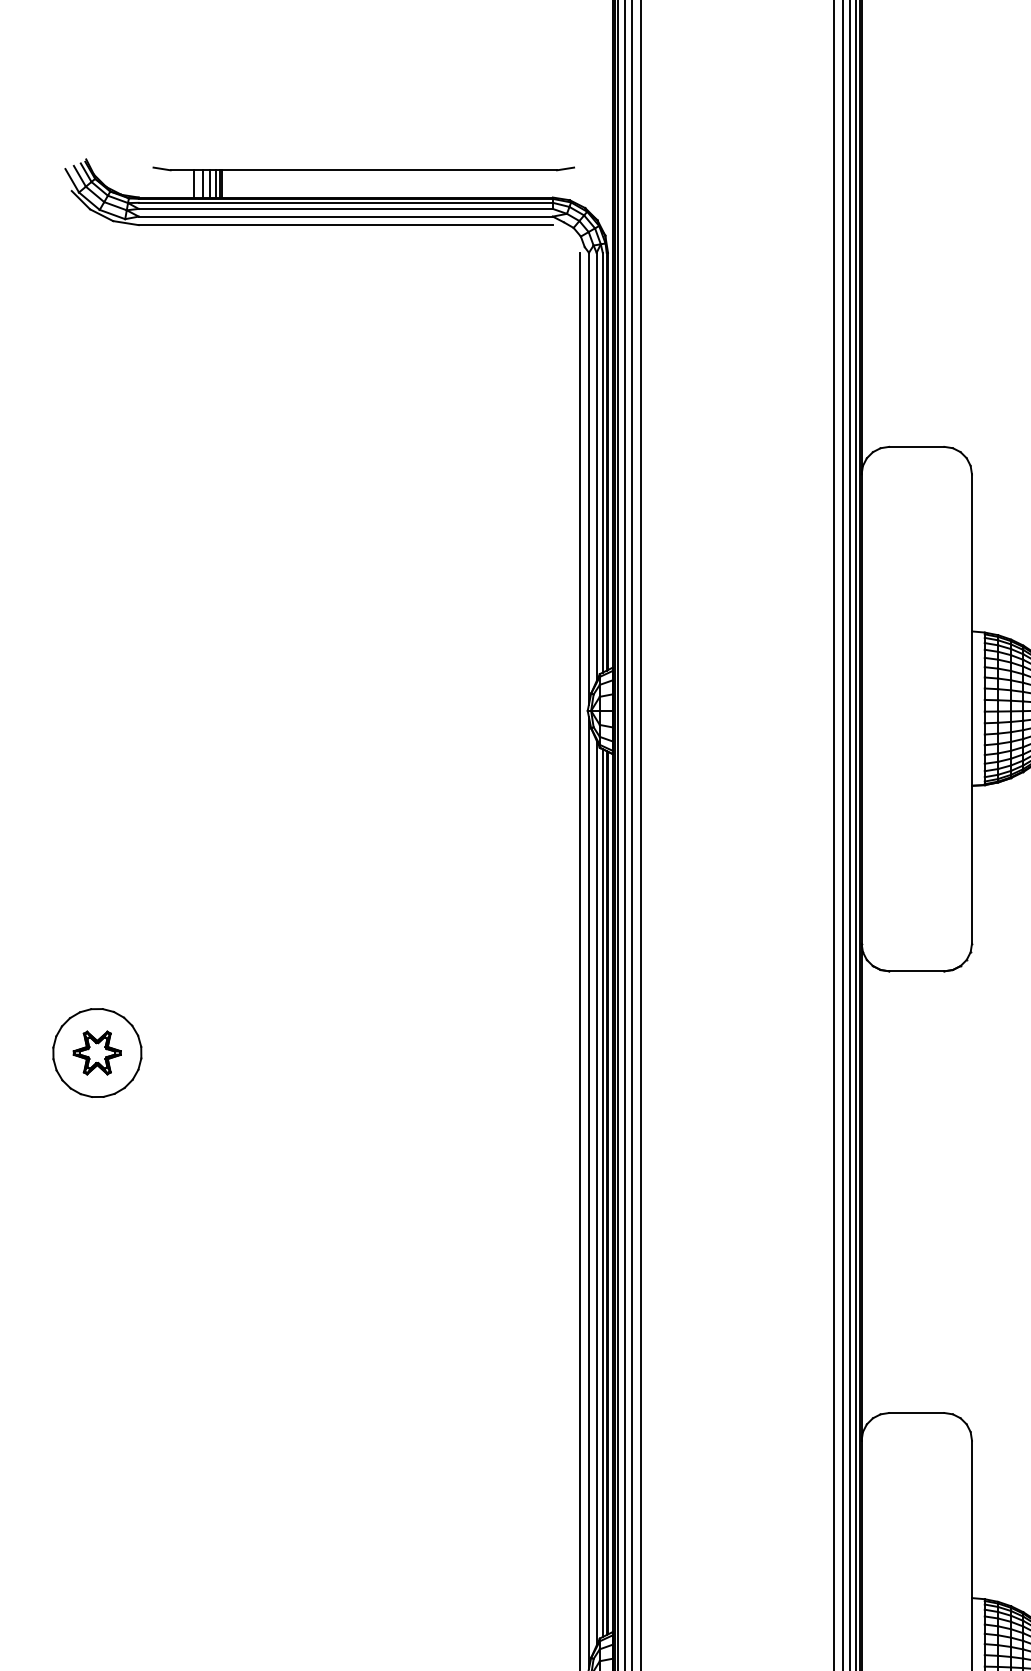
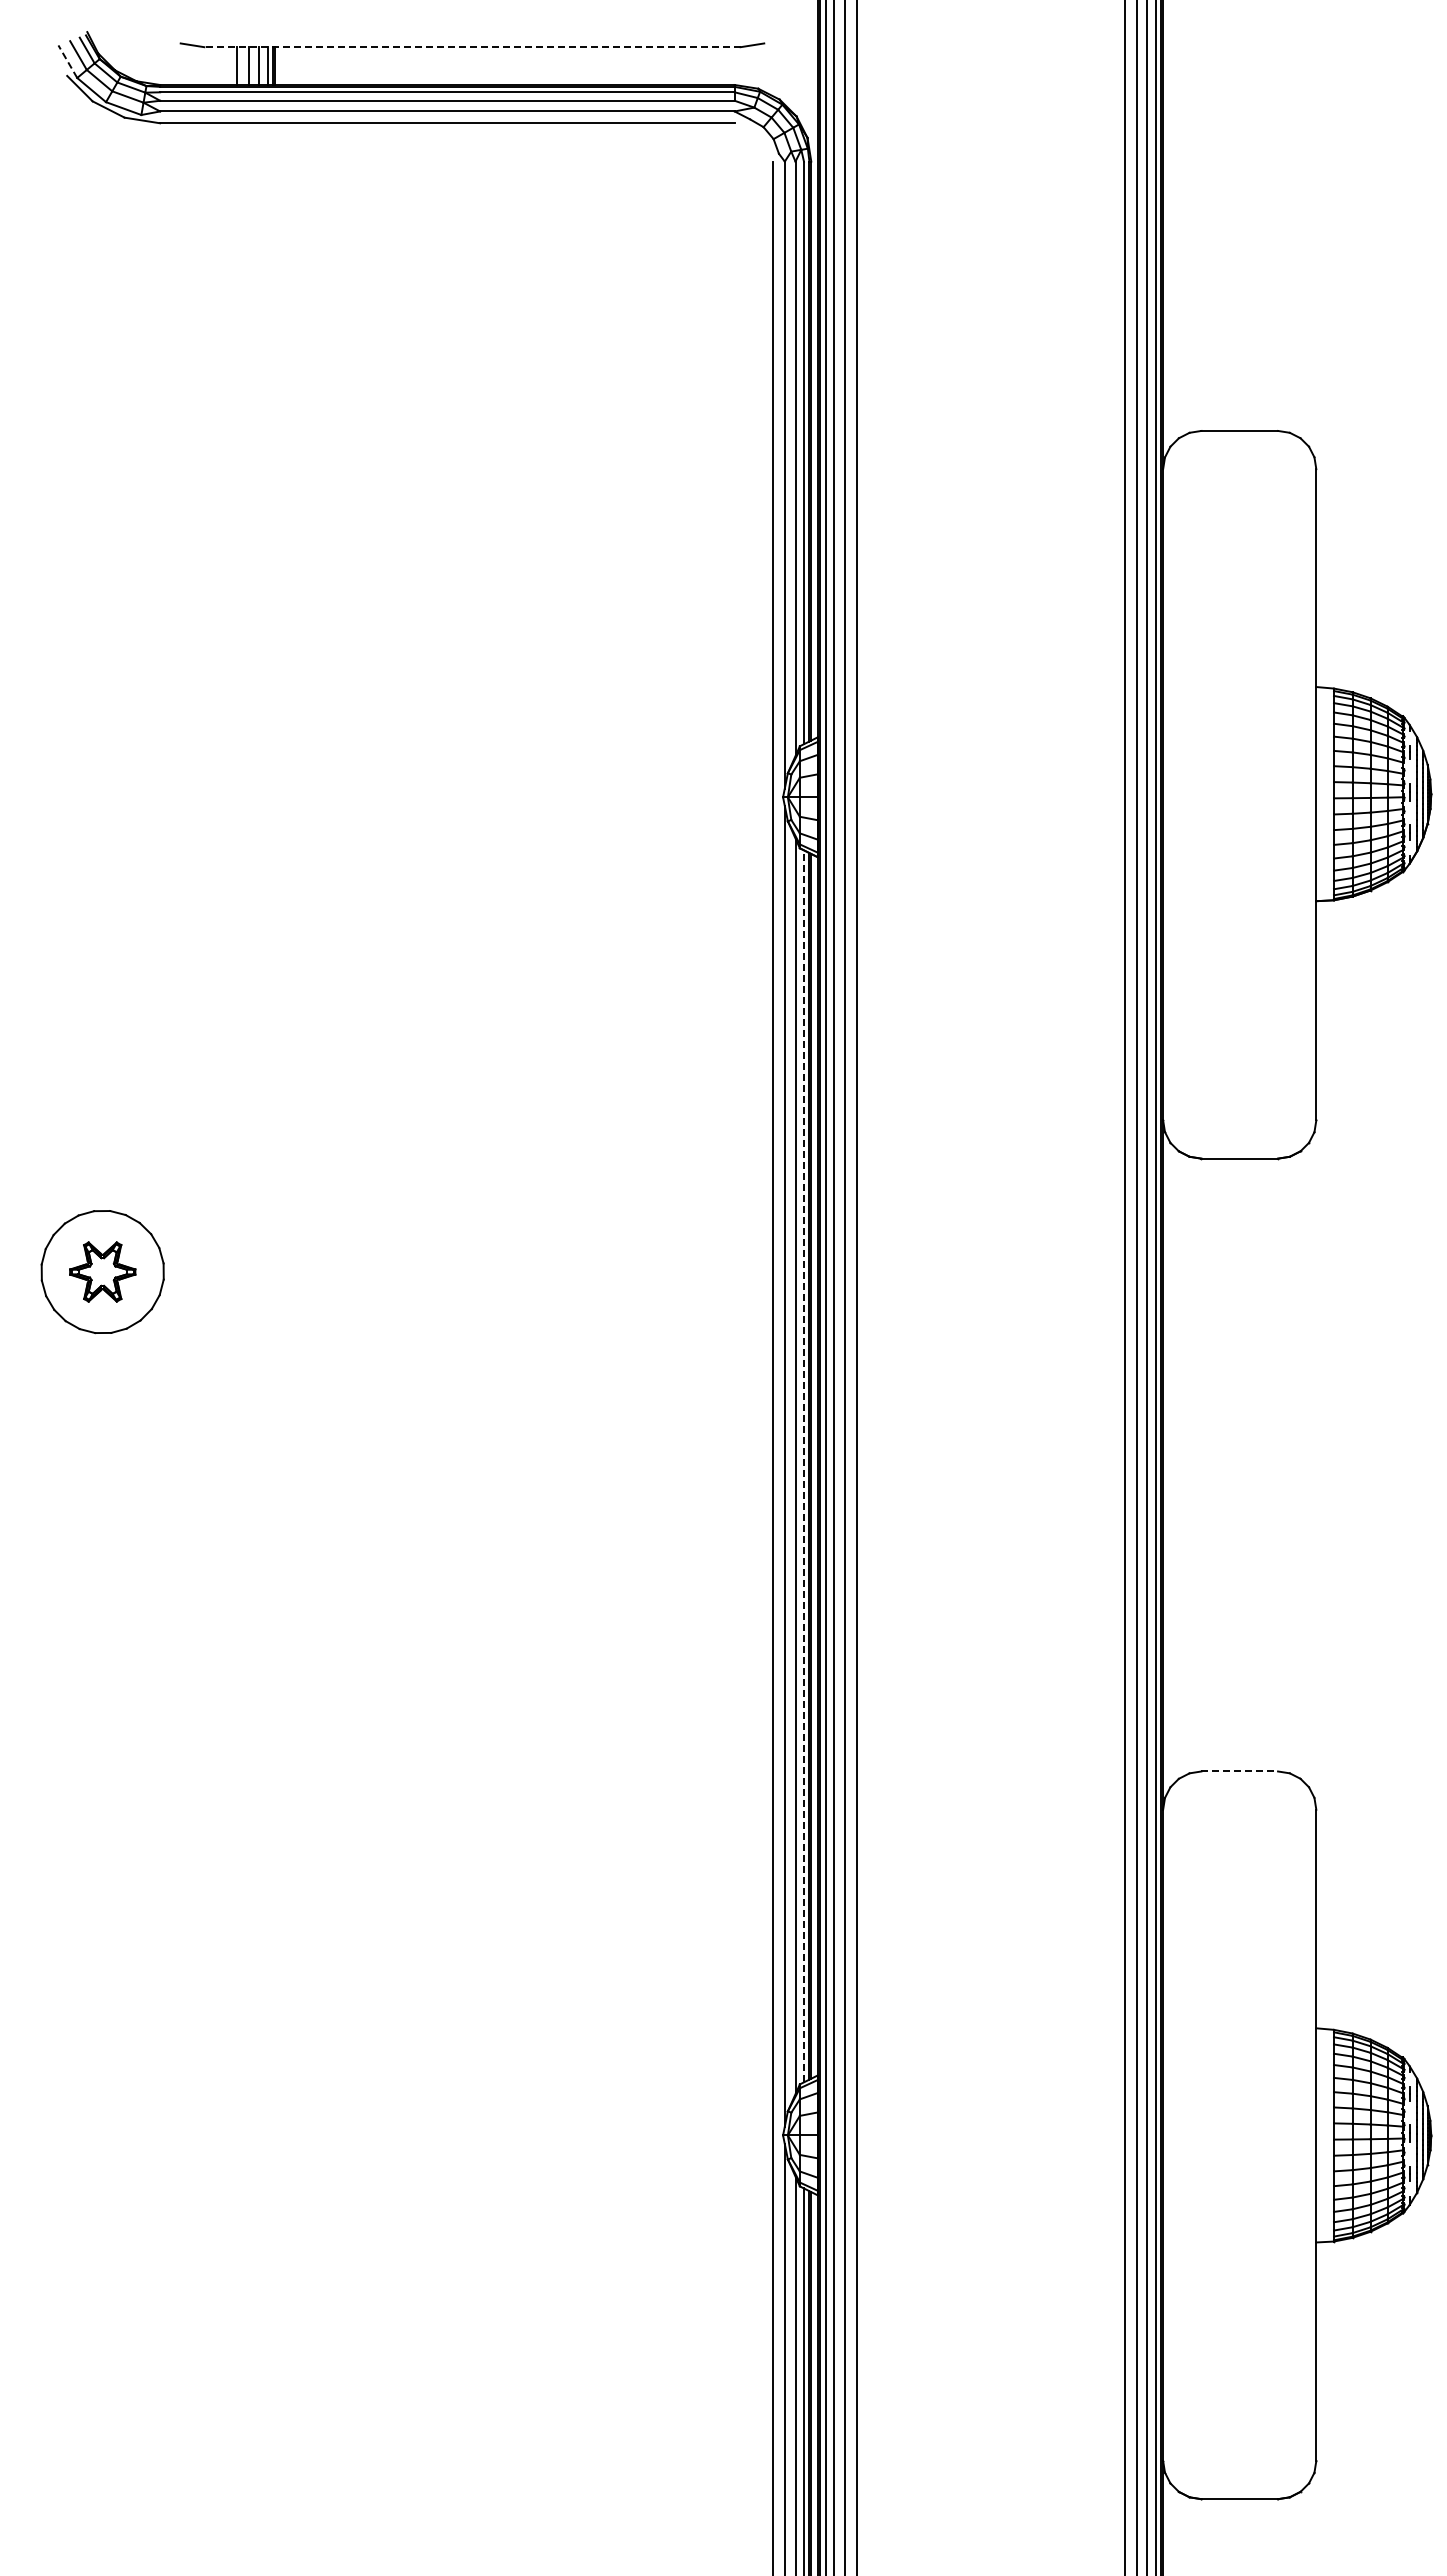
line: (363, 170) -> (471, 47), solid -> dashed
line: (71, 180) -> (67, 61), solid -> dashed
line: (602, 1192) -> (803, 1465), solid -> dashed
line: (917, 1413) -> (1240, 1771), solid -> dashed

